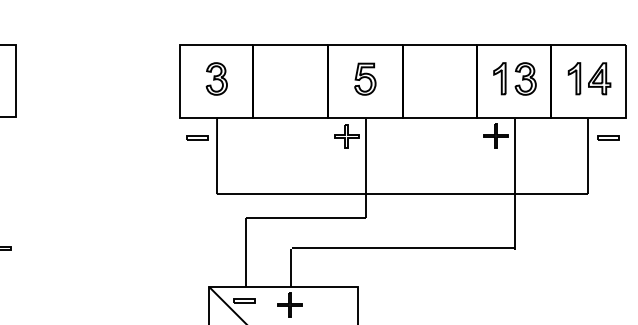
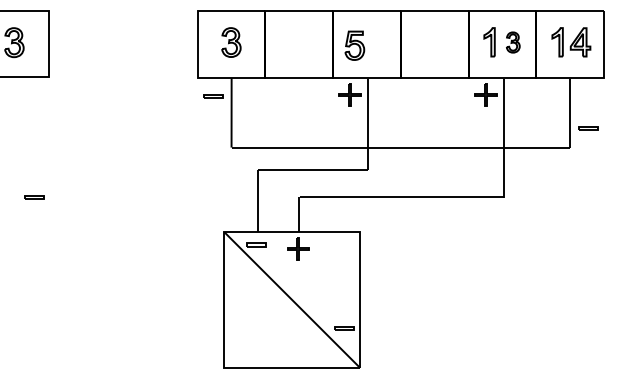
part: (364, 78) -> (354, 45), moved
part: (526, 78) -> (513, 42), size x0.7
line: (608, 137) -> (588, 127), moved

